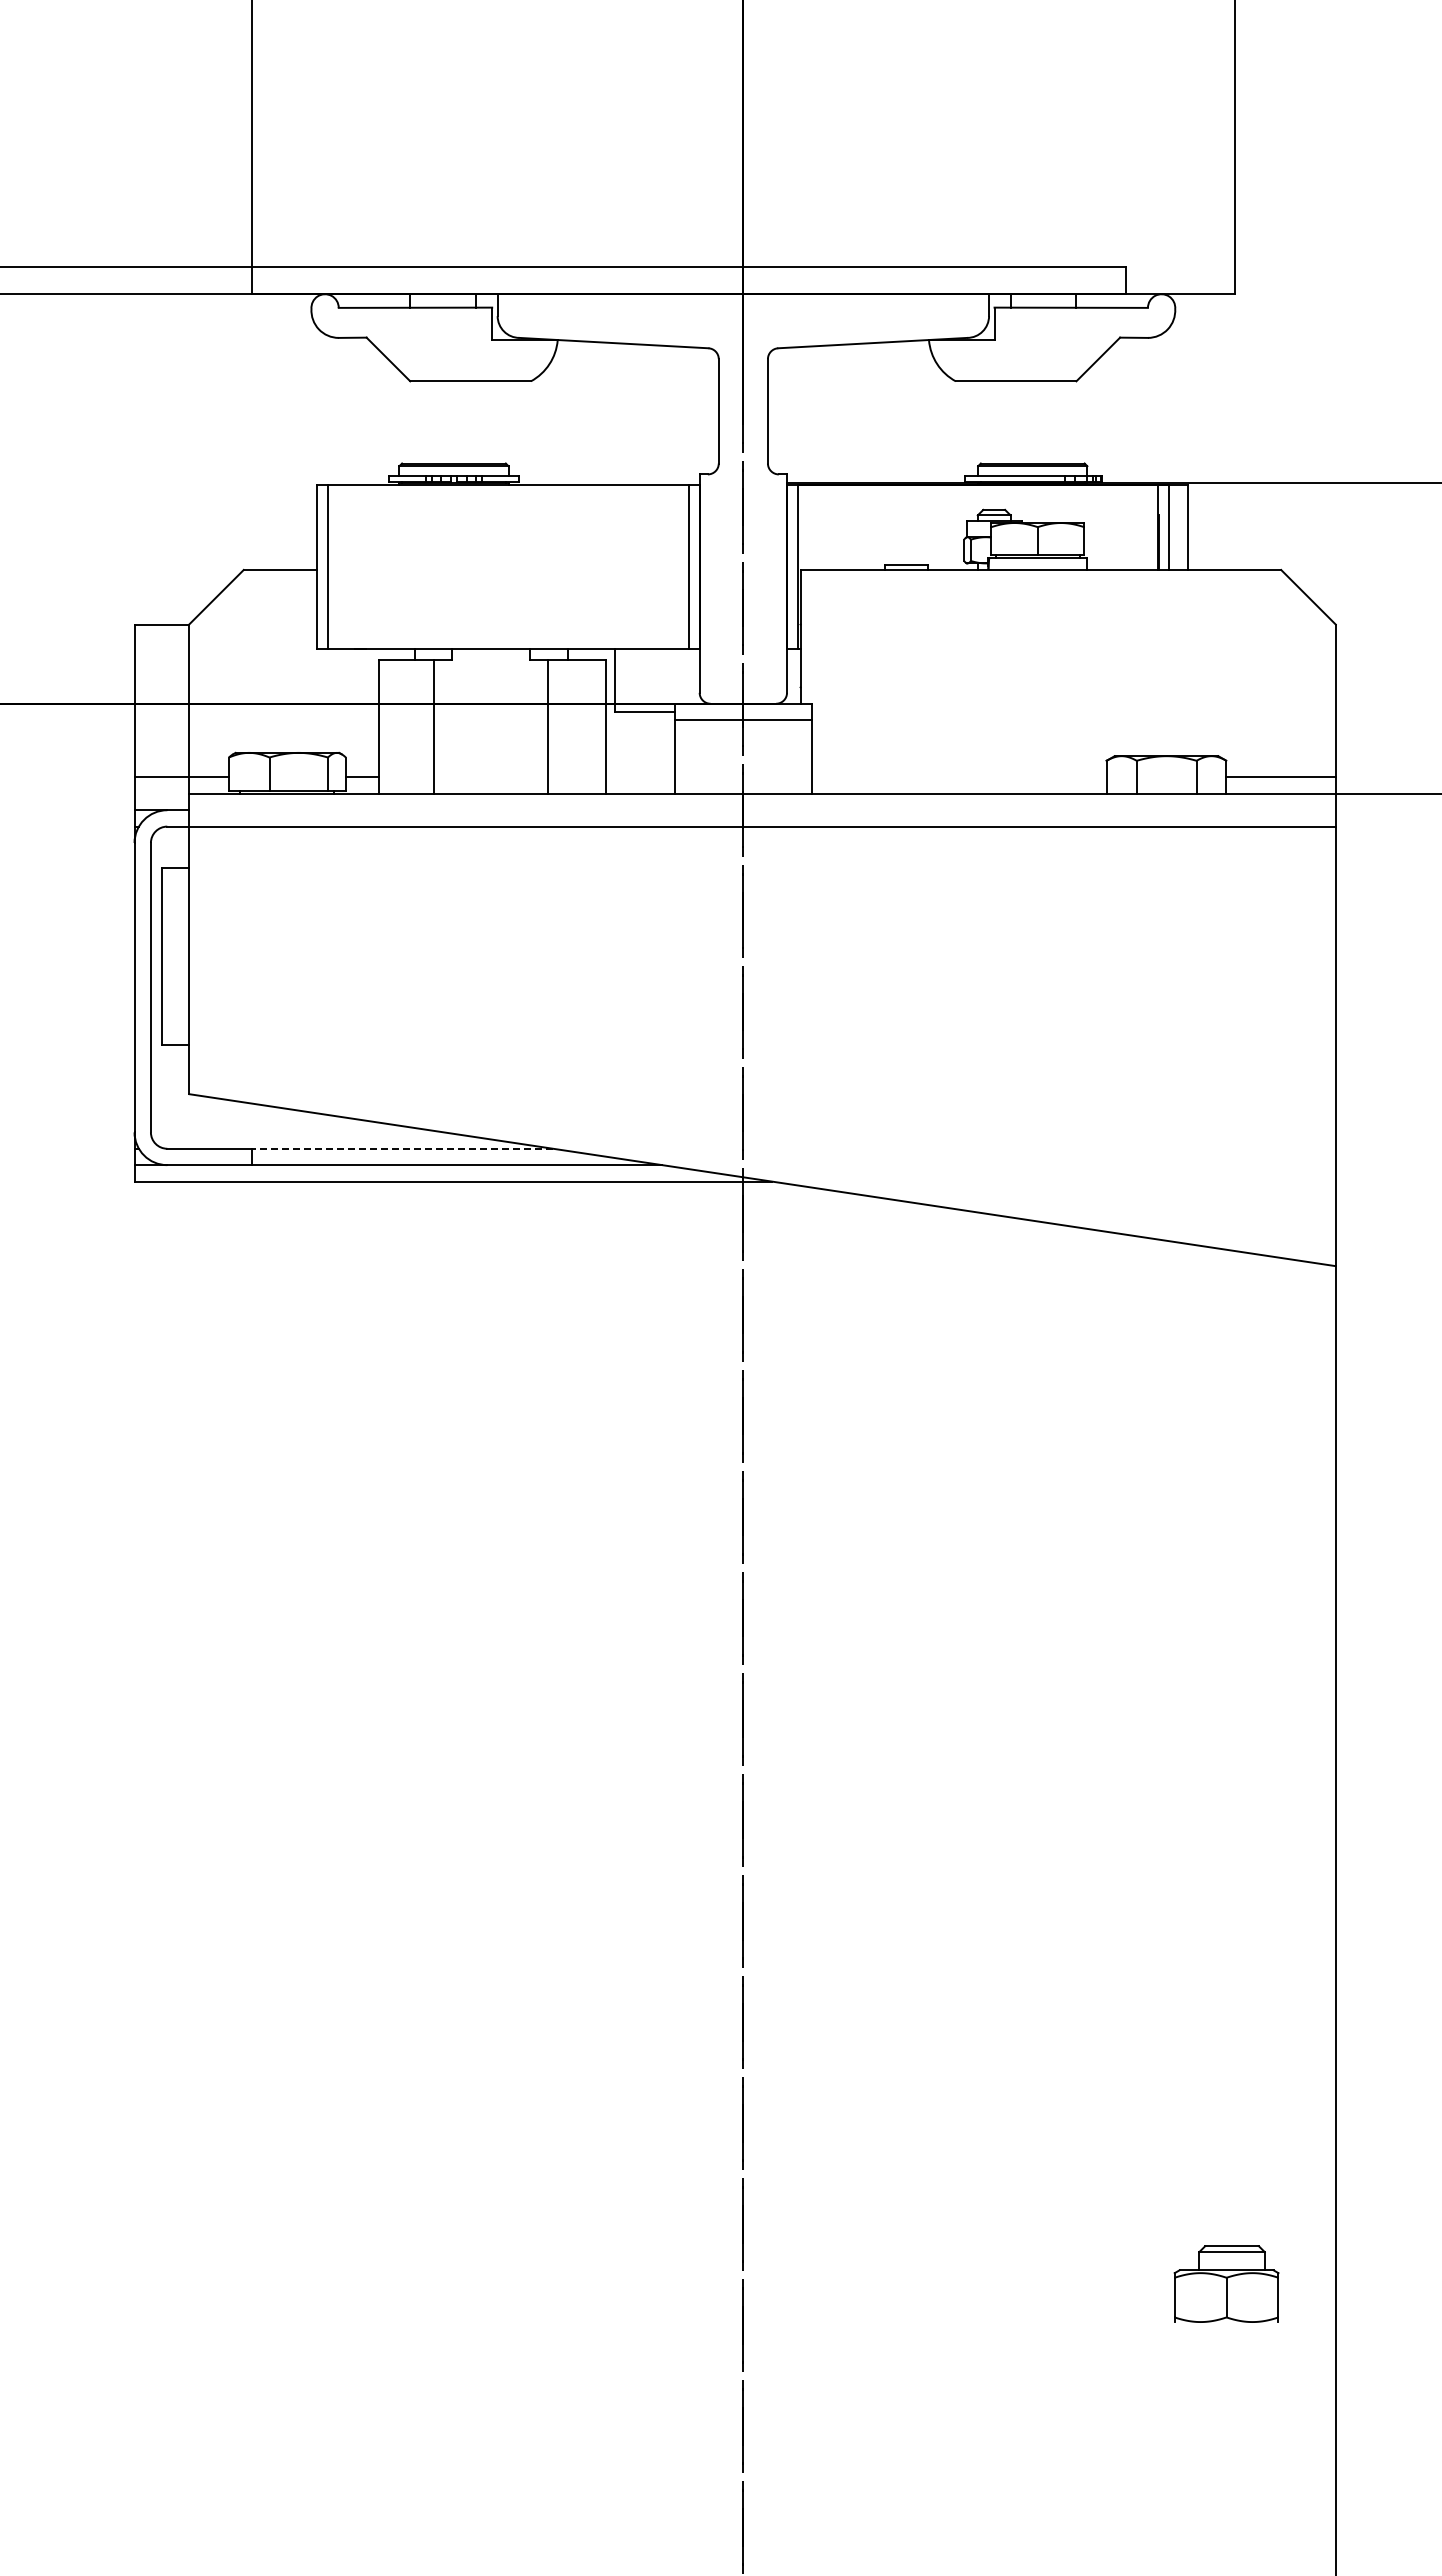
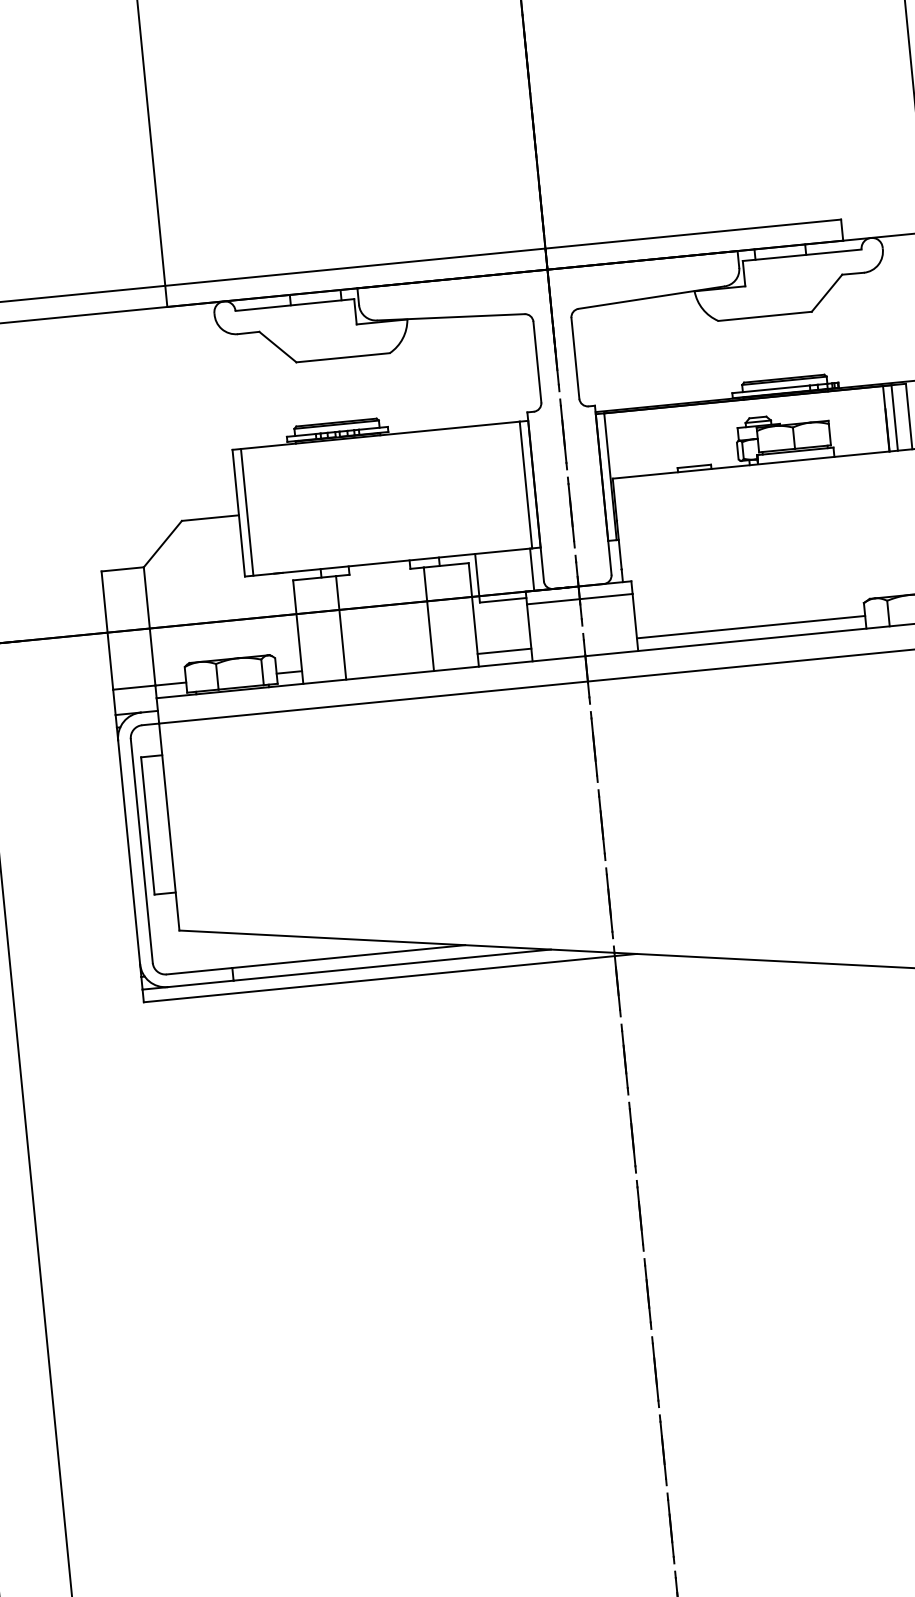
line: (686, 676) -> (532, 569), added
line: (640, 777) -> (504, 651), added
line: (958, 777) -> (750, 627), added
line: (402, 1148) -> (348, 956), dashed -> solid

